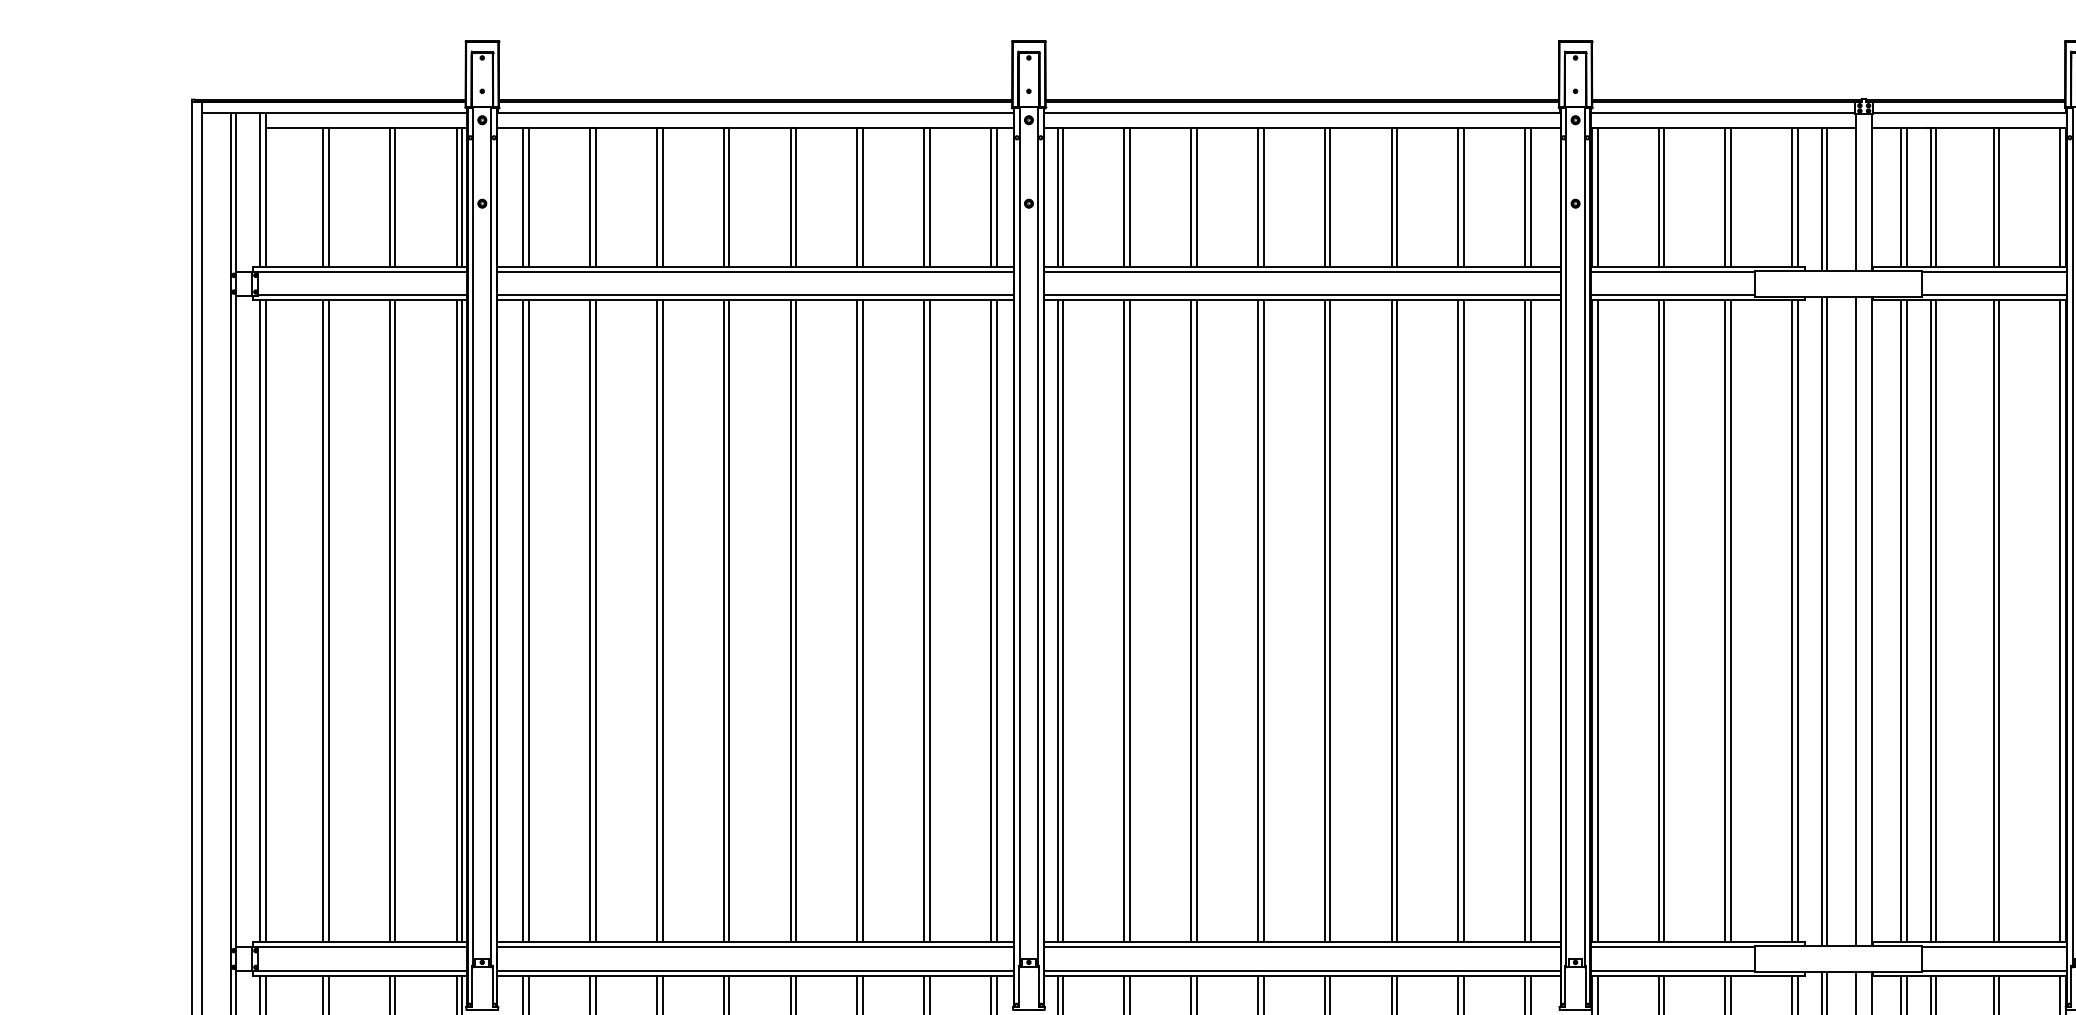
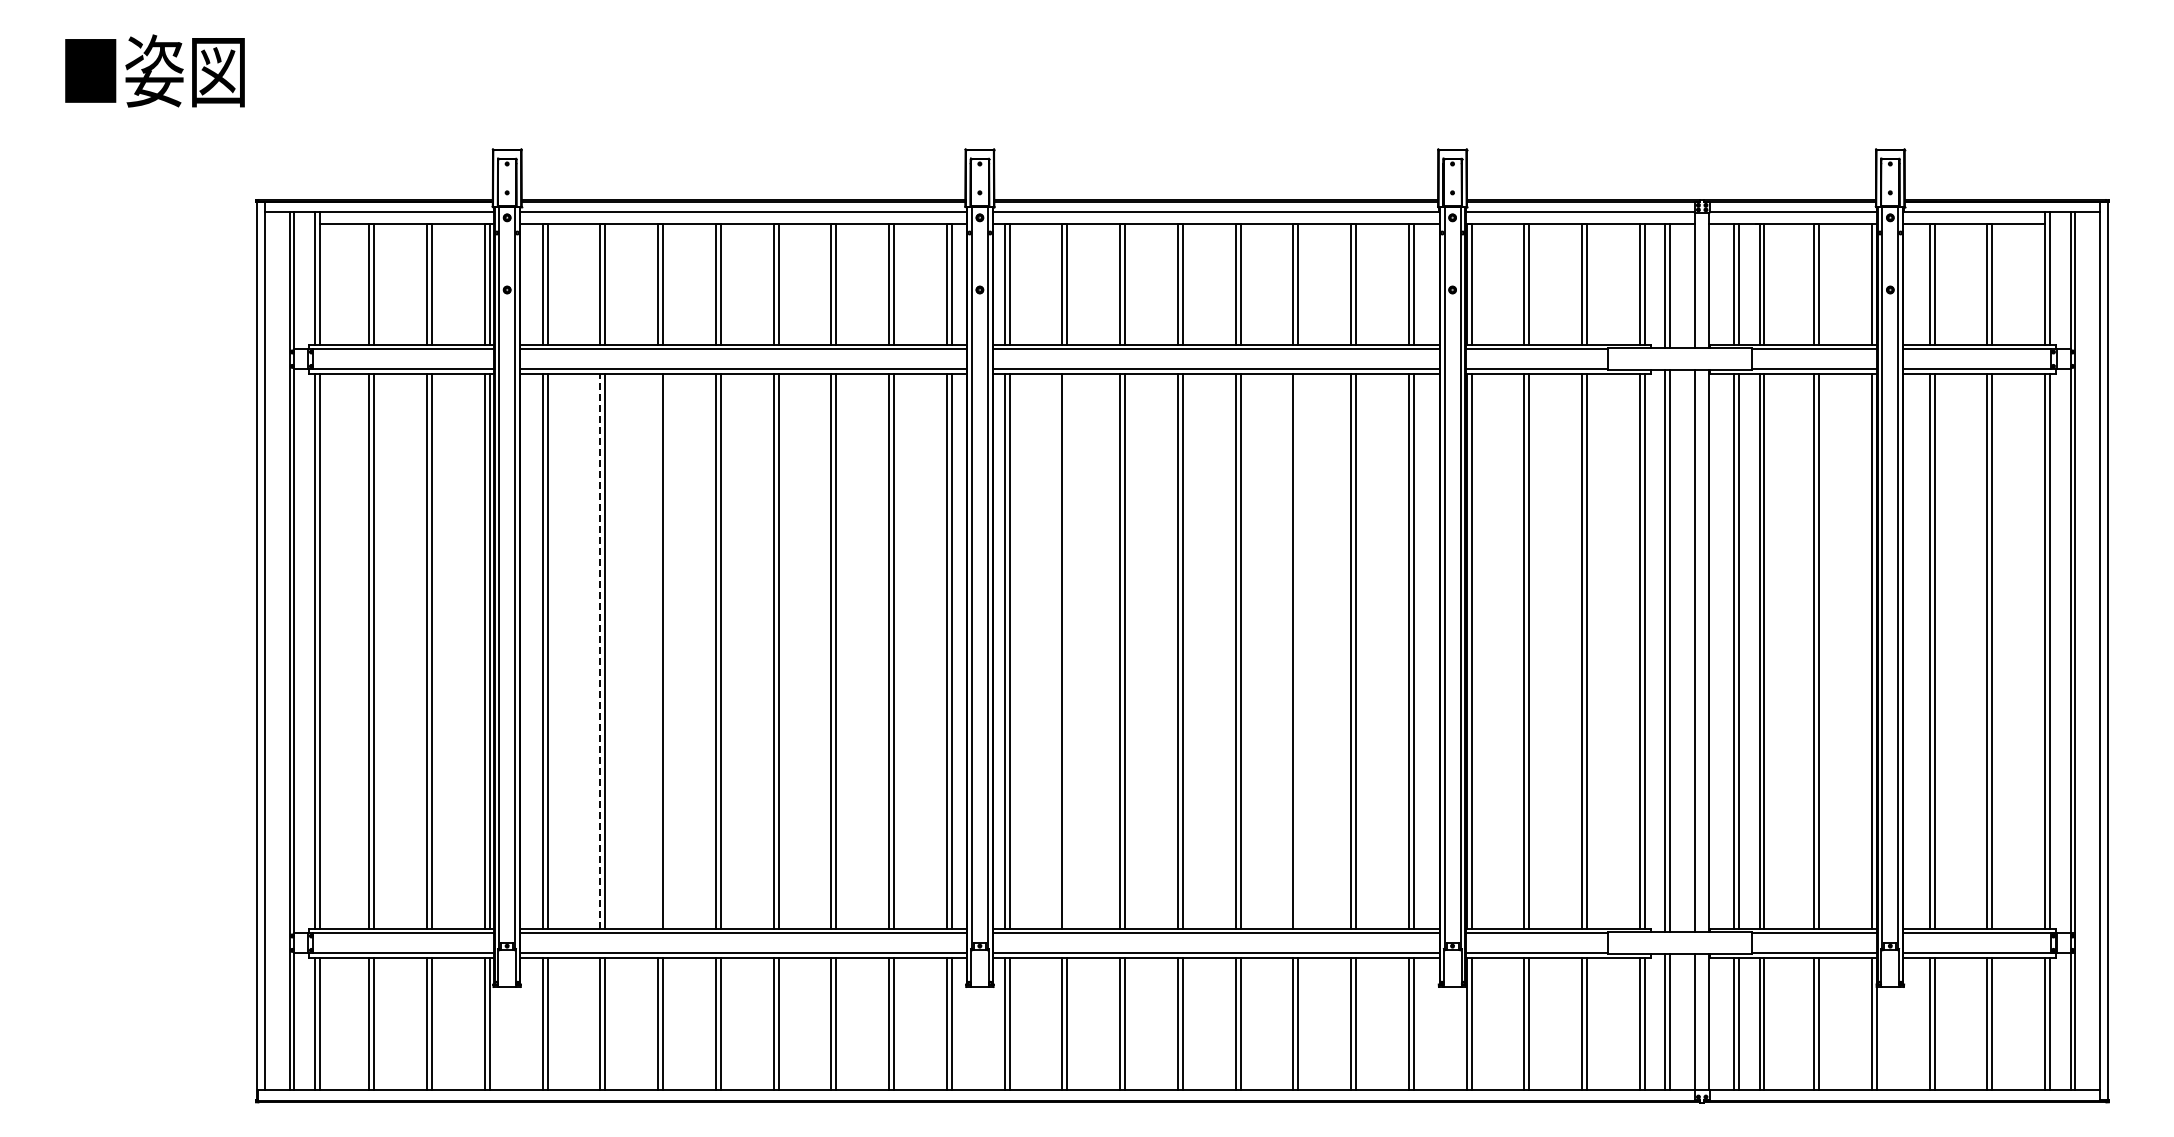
line: (657, 620) -> (658, 650), removed
line: (1130, 620) -> (1067, 650), removed
line: (1397, 620) -> (1298, 650), removed
line: (590, 621) -> (600, 651), solid -> dashed

